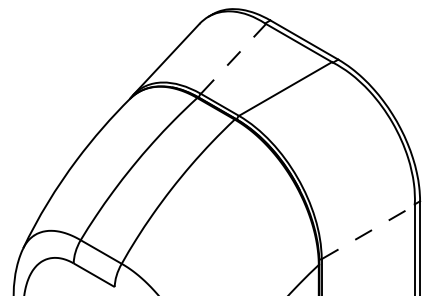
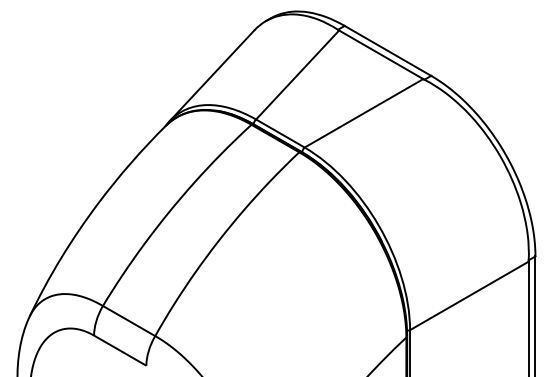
line: (233, 59) -> (297, 75), dashed -> solid
line: (368, 231) -> (469, 295), dashed -> solid

